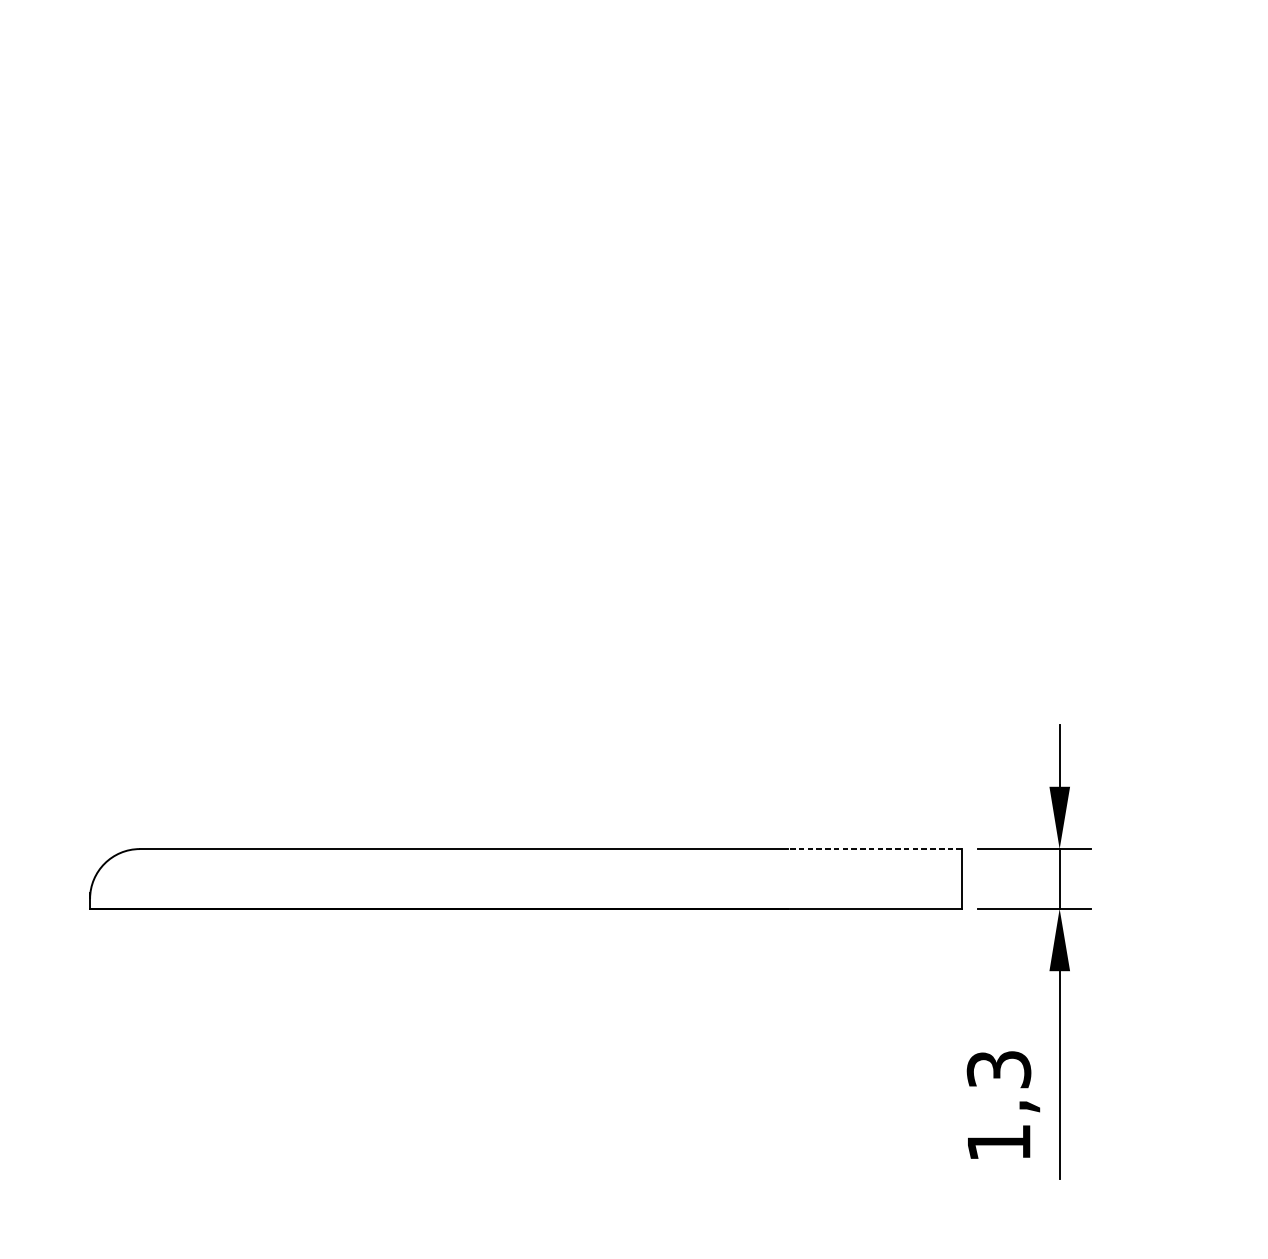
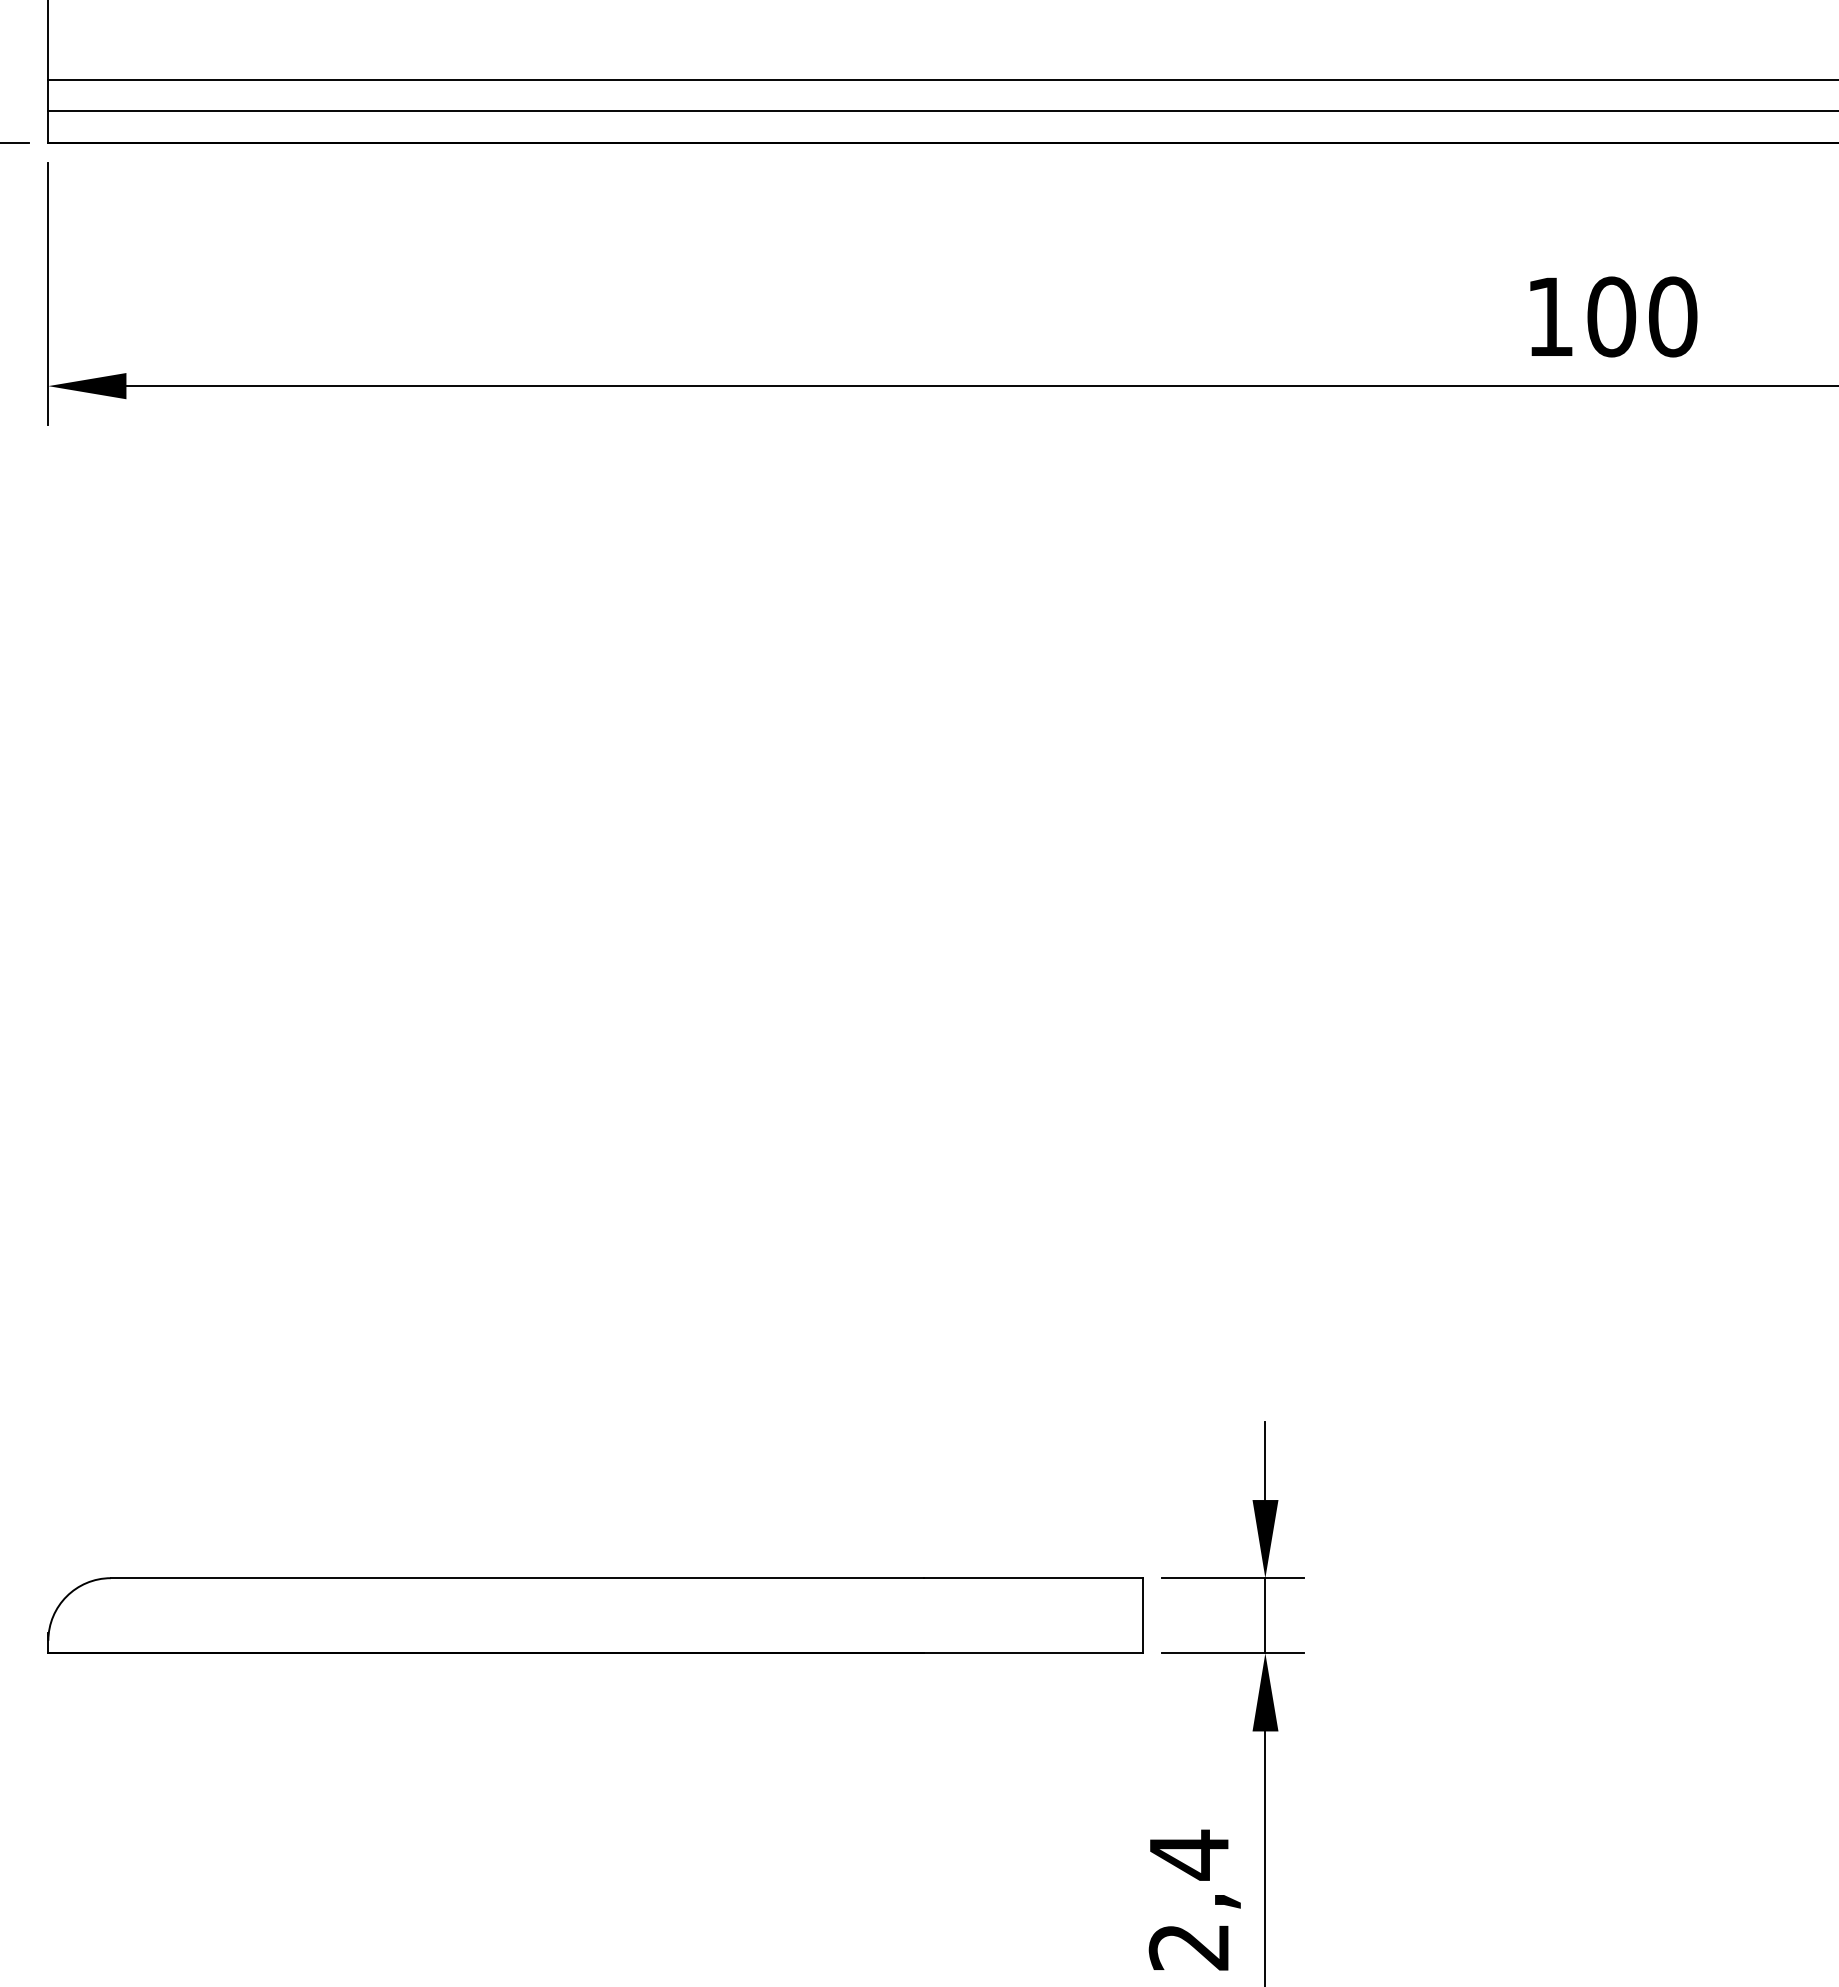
line: (874, 849) -> (1032, 1578), dashed -> solid
text: (998, 1105) -> (1188, 1899), 1,3 -> 2,4

